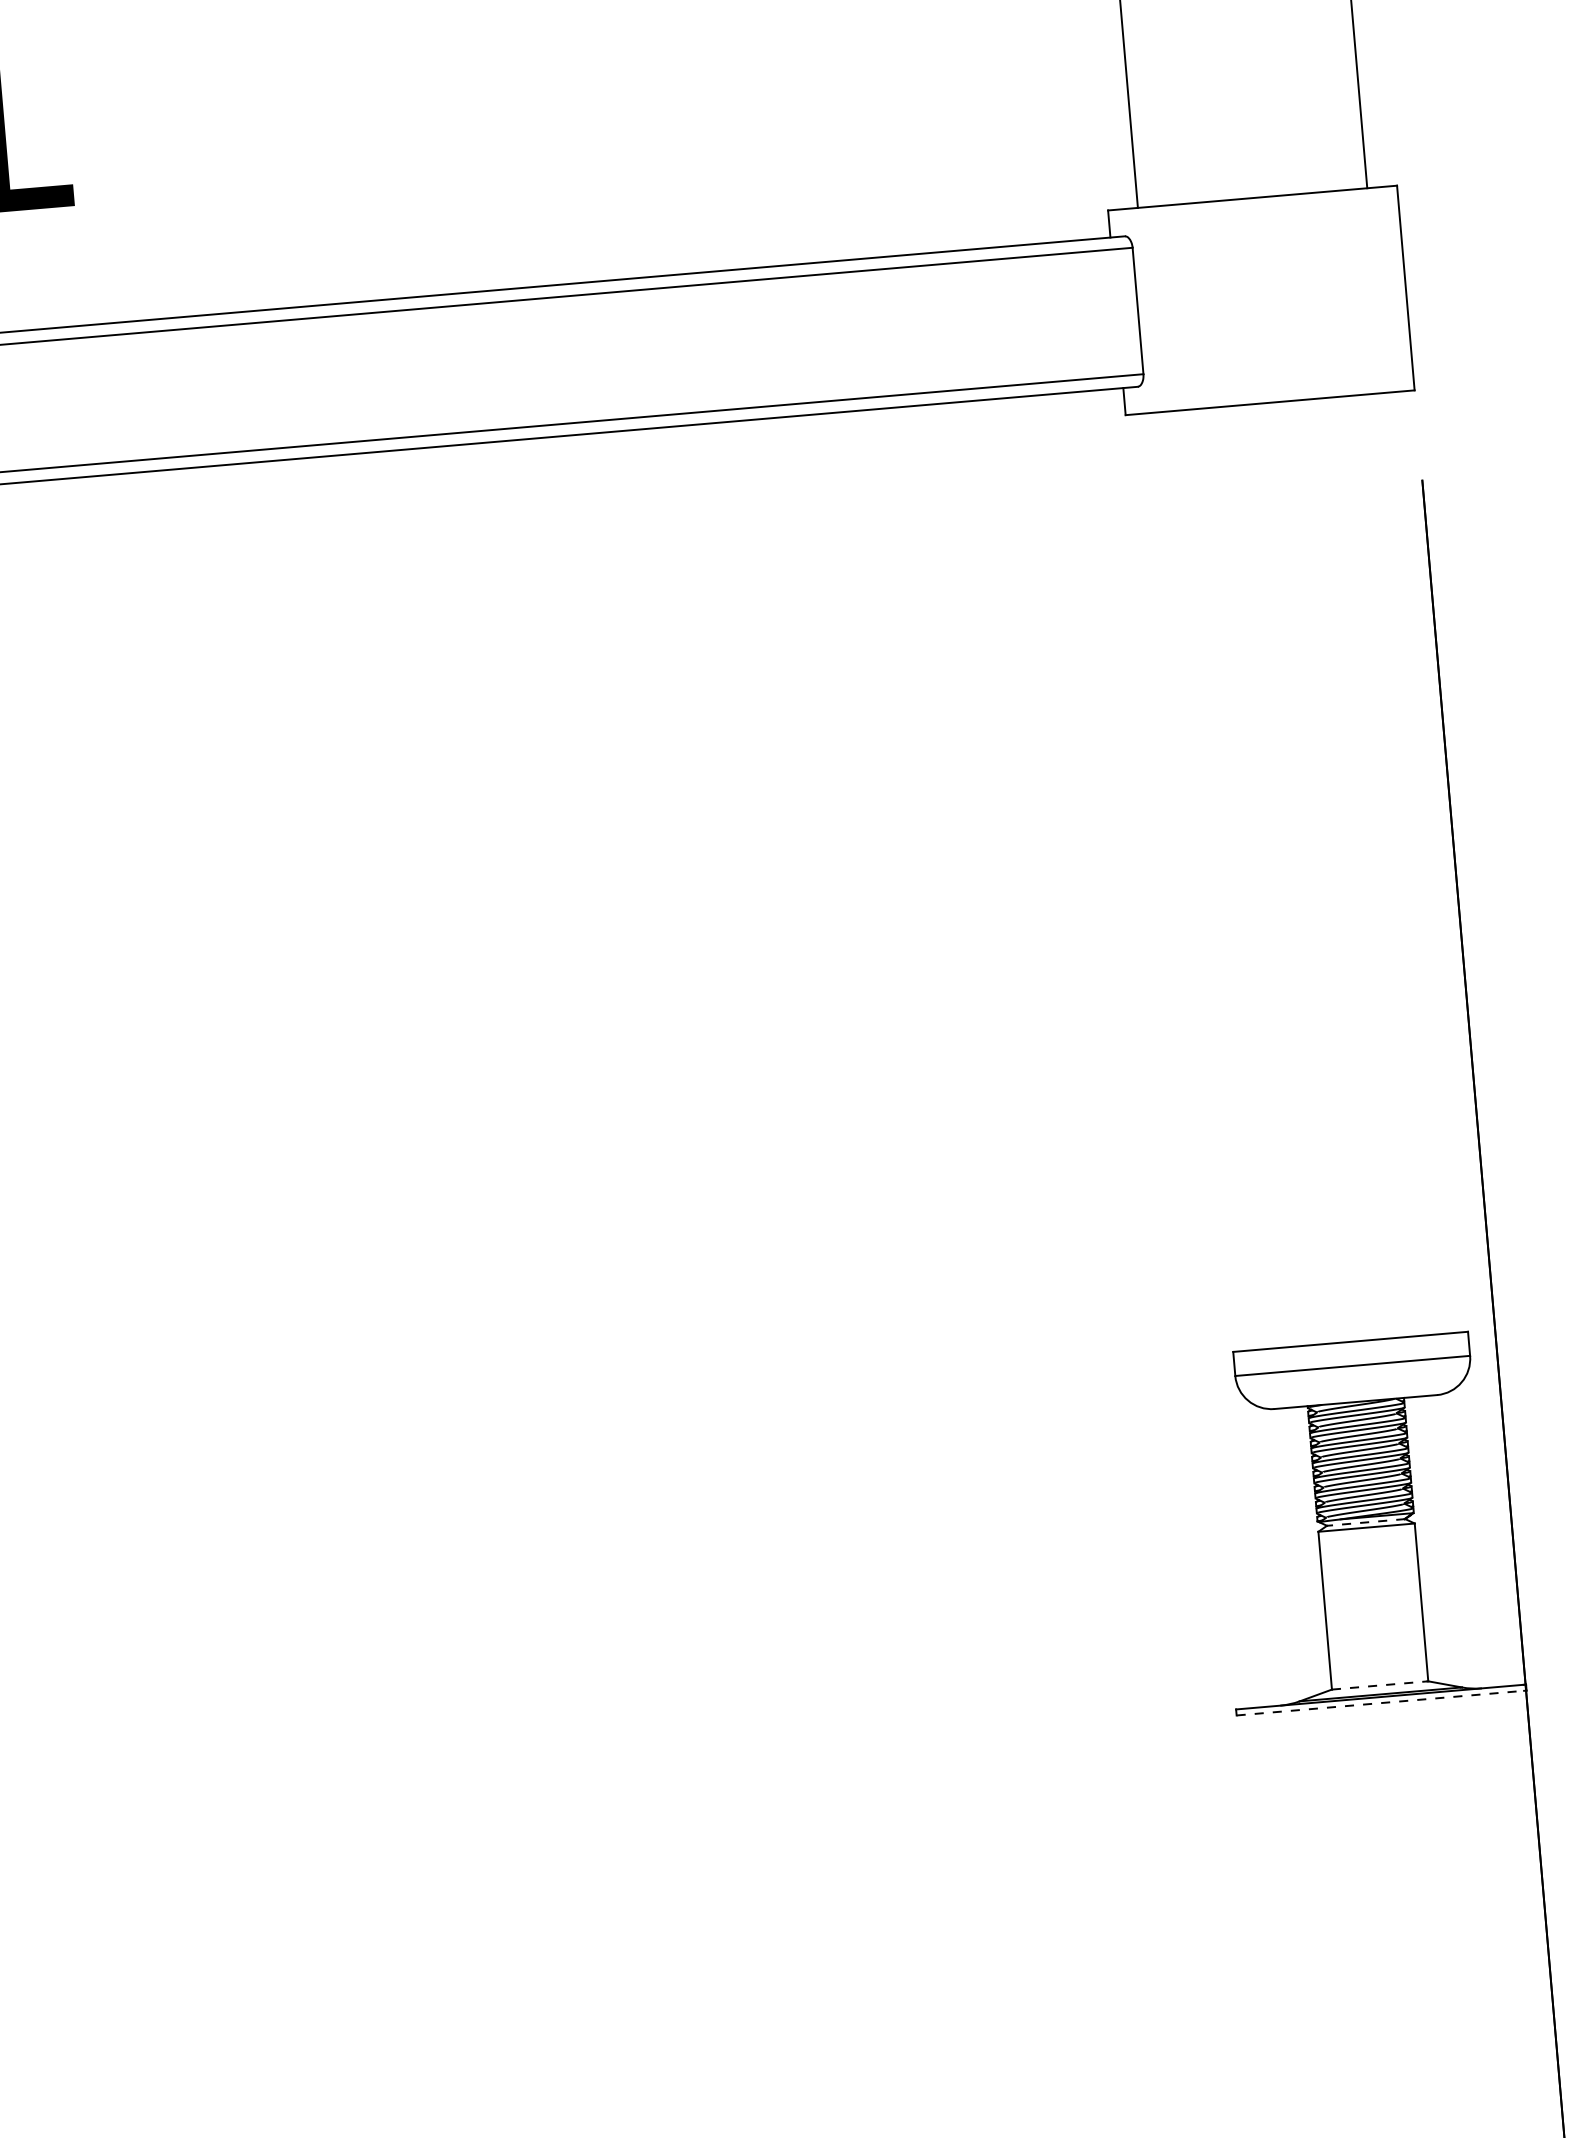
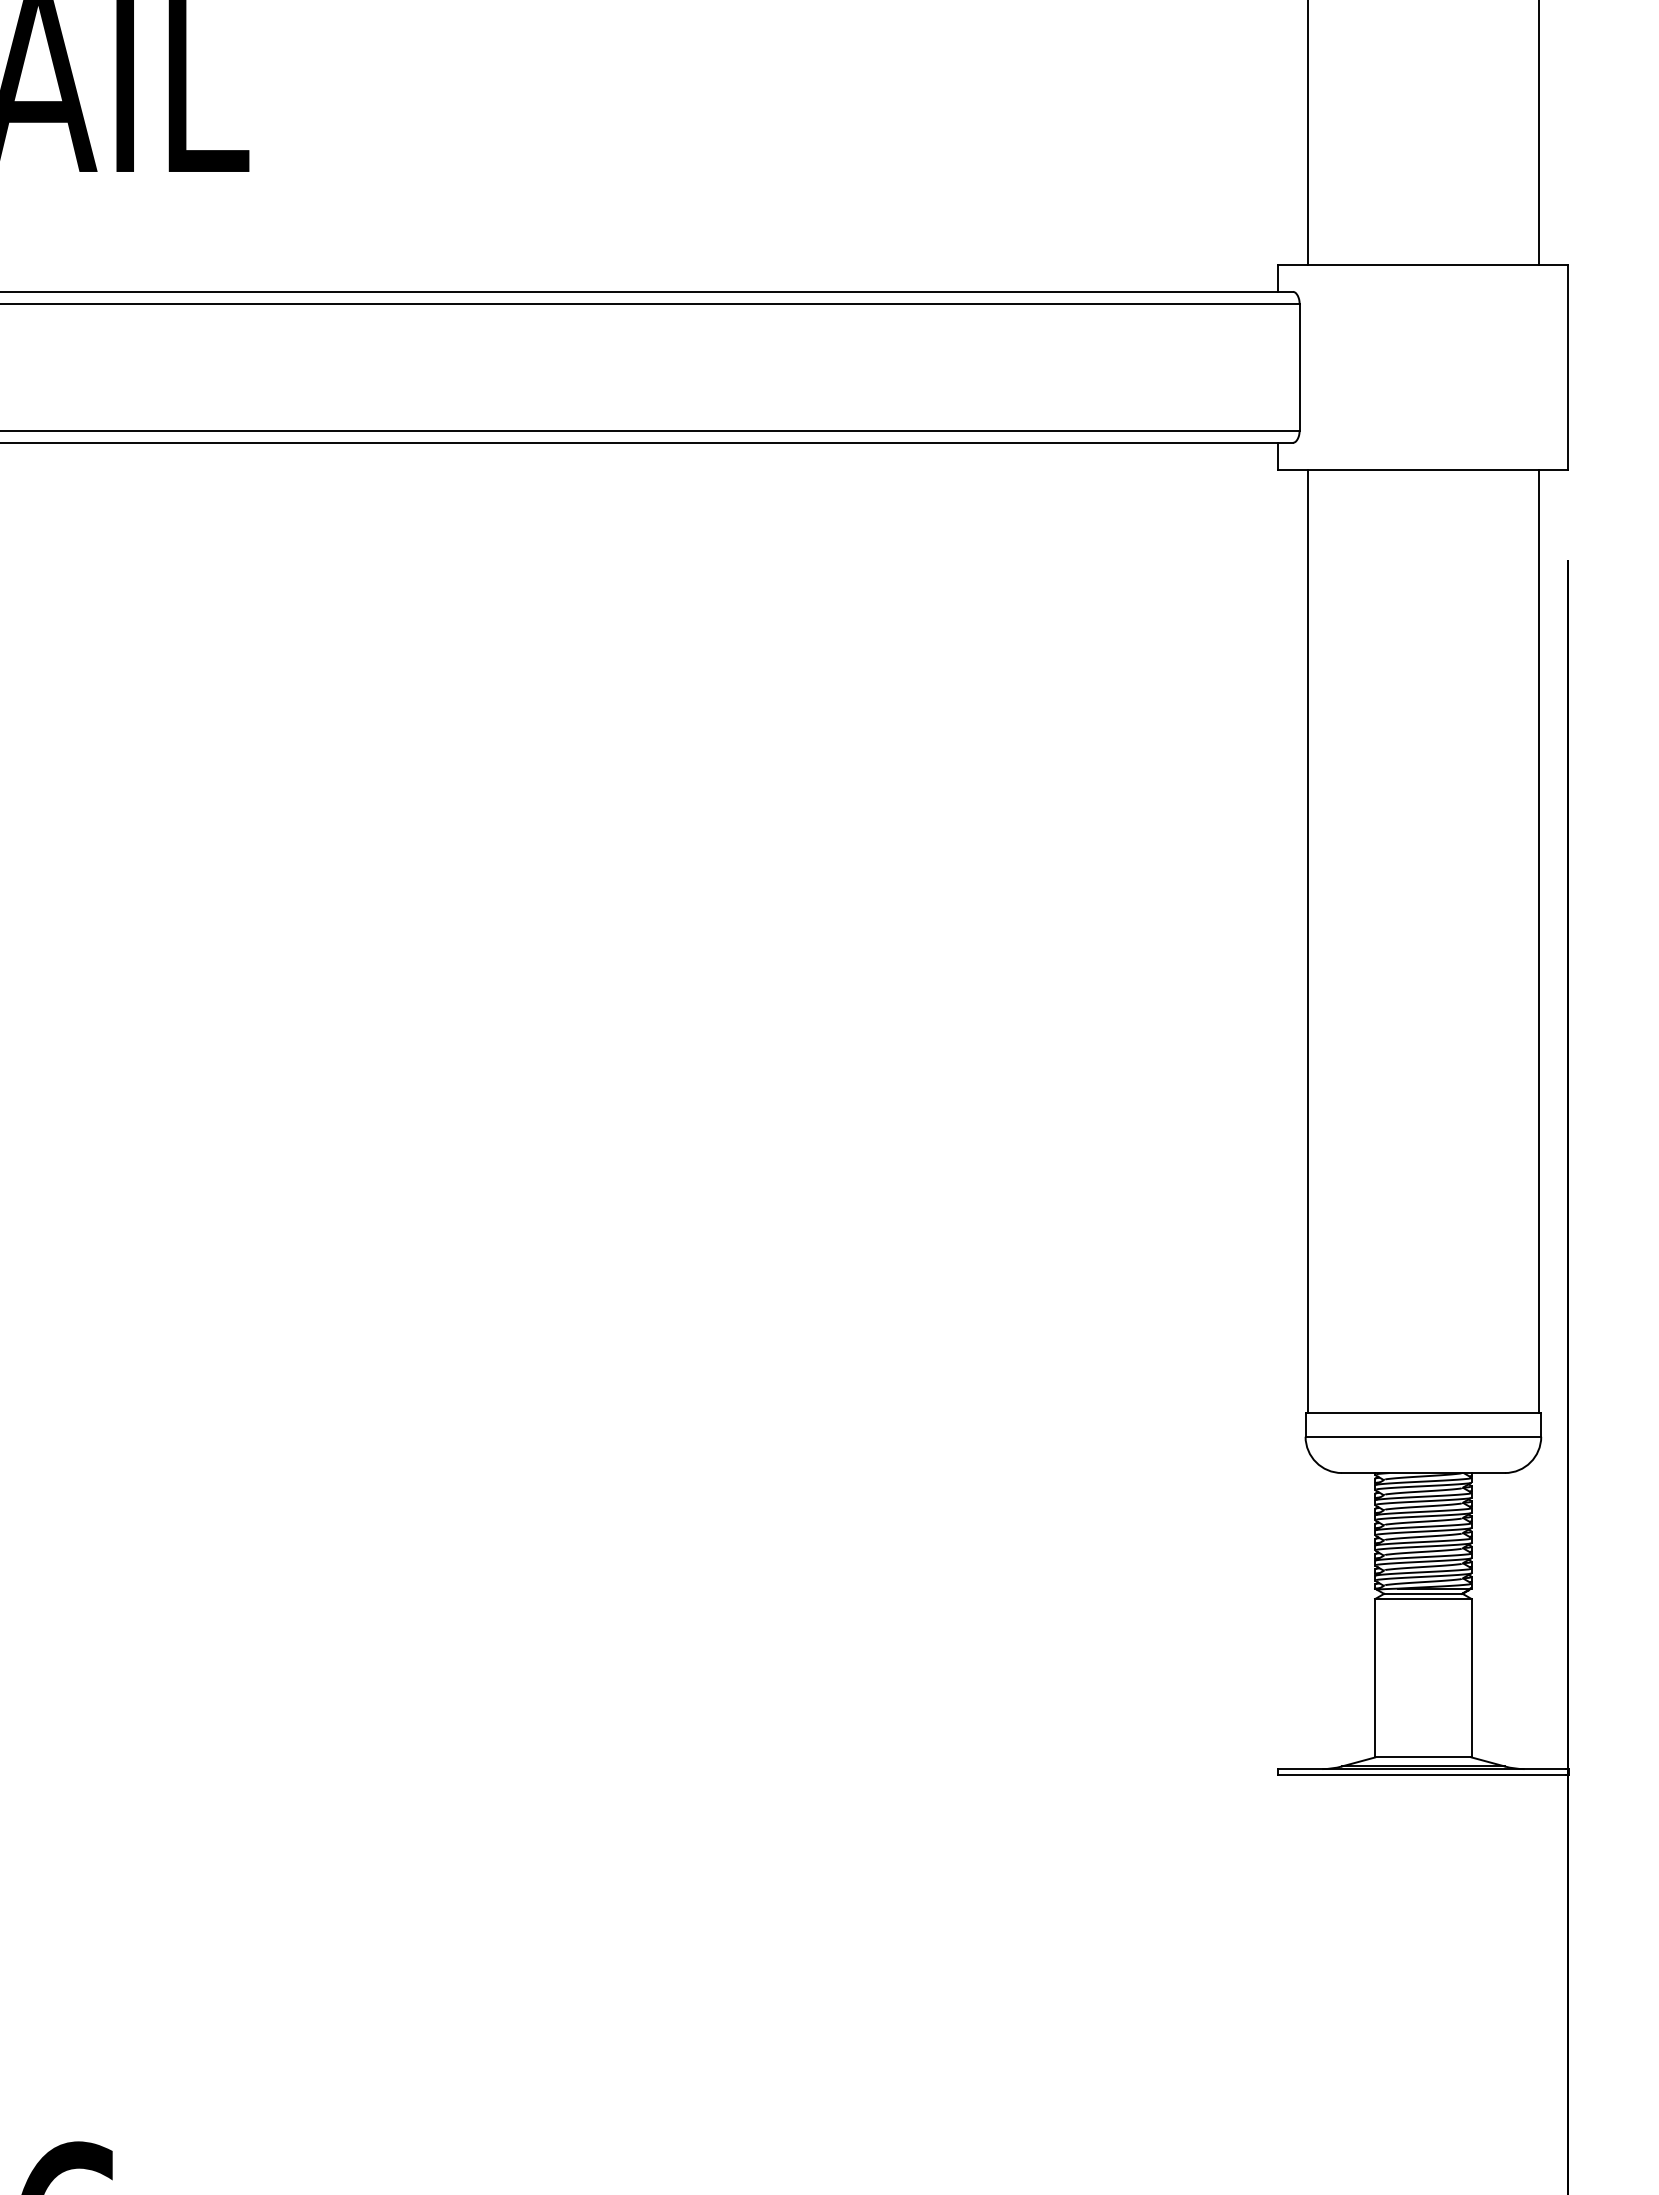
line: (1425, 862) -> (1538, 941), added
line: (1195, 882) -> (1308, 941), added
line: (1365, 1522) -> (1422, 1593), dashed -> solid
line: (1380, 1685) -> (1423, 1757), dashed -> solid
line: (1380, 1703) -> (1422, 1775), dashed -> solid

